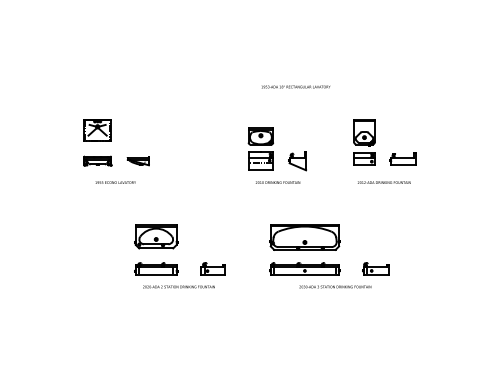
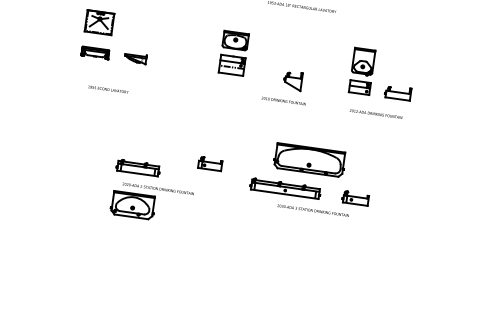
part: (260, 148) -> (233, 52), moved
text: (115, 182) -> (108, 89), moved
text: (277, 182) -> (283, 100), moved
part: (156, 236) -> (133, 205), moved
part: (304, 237) -> (309, 160), moved
part: (212, 268) -> (209, 163), moved

